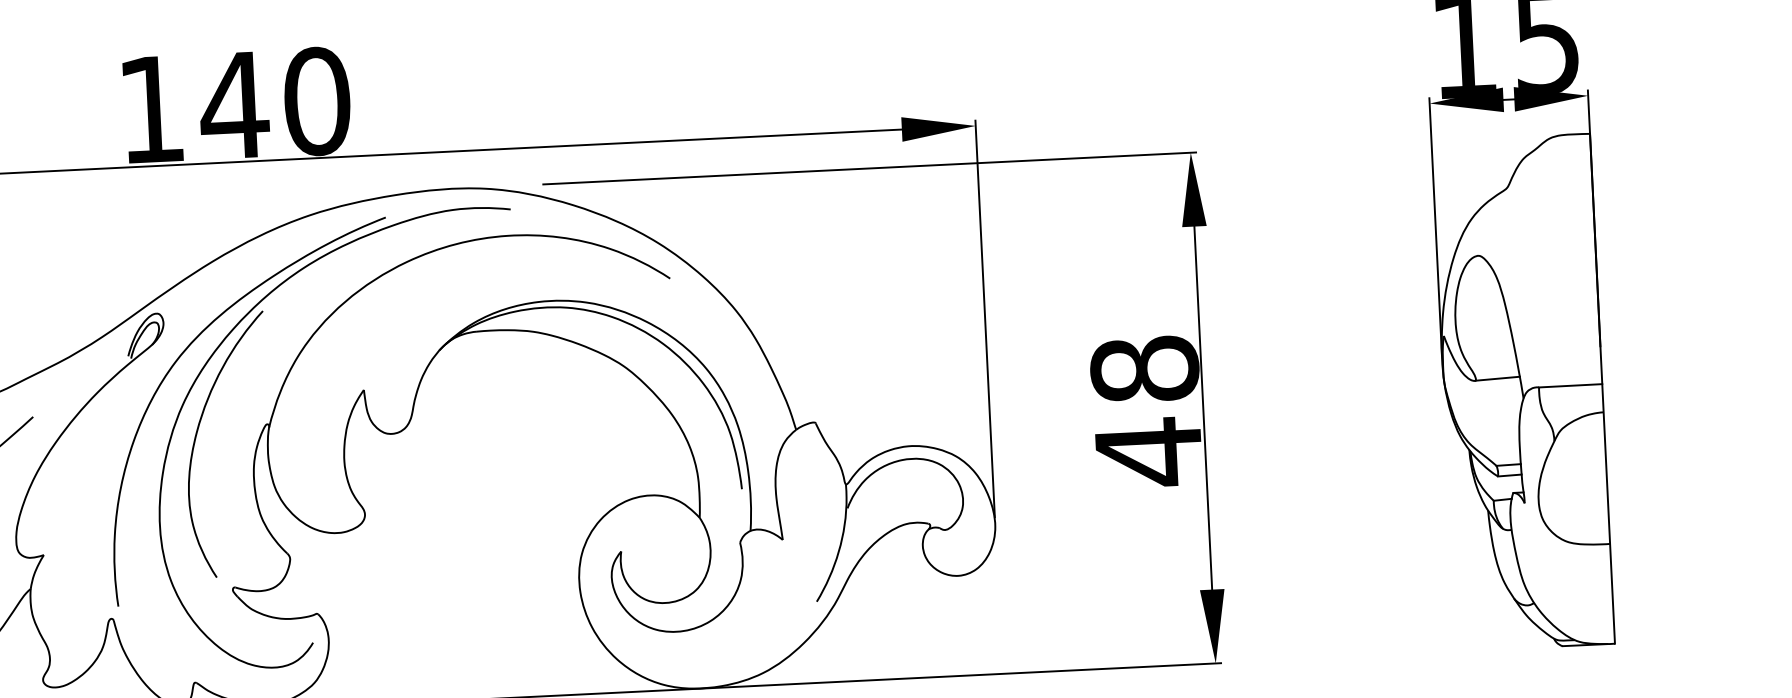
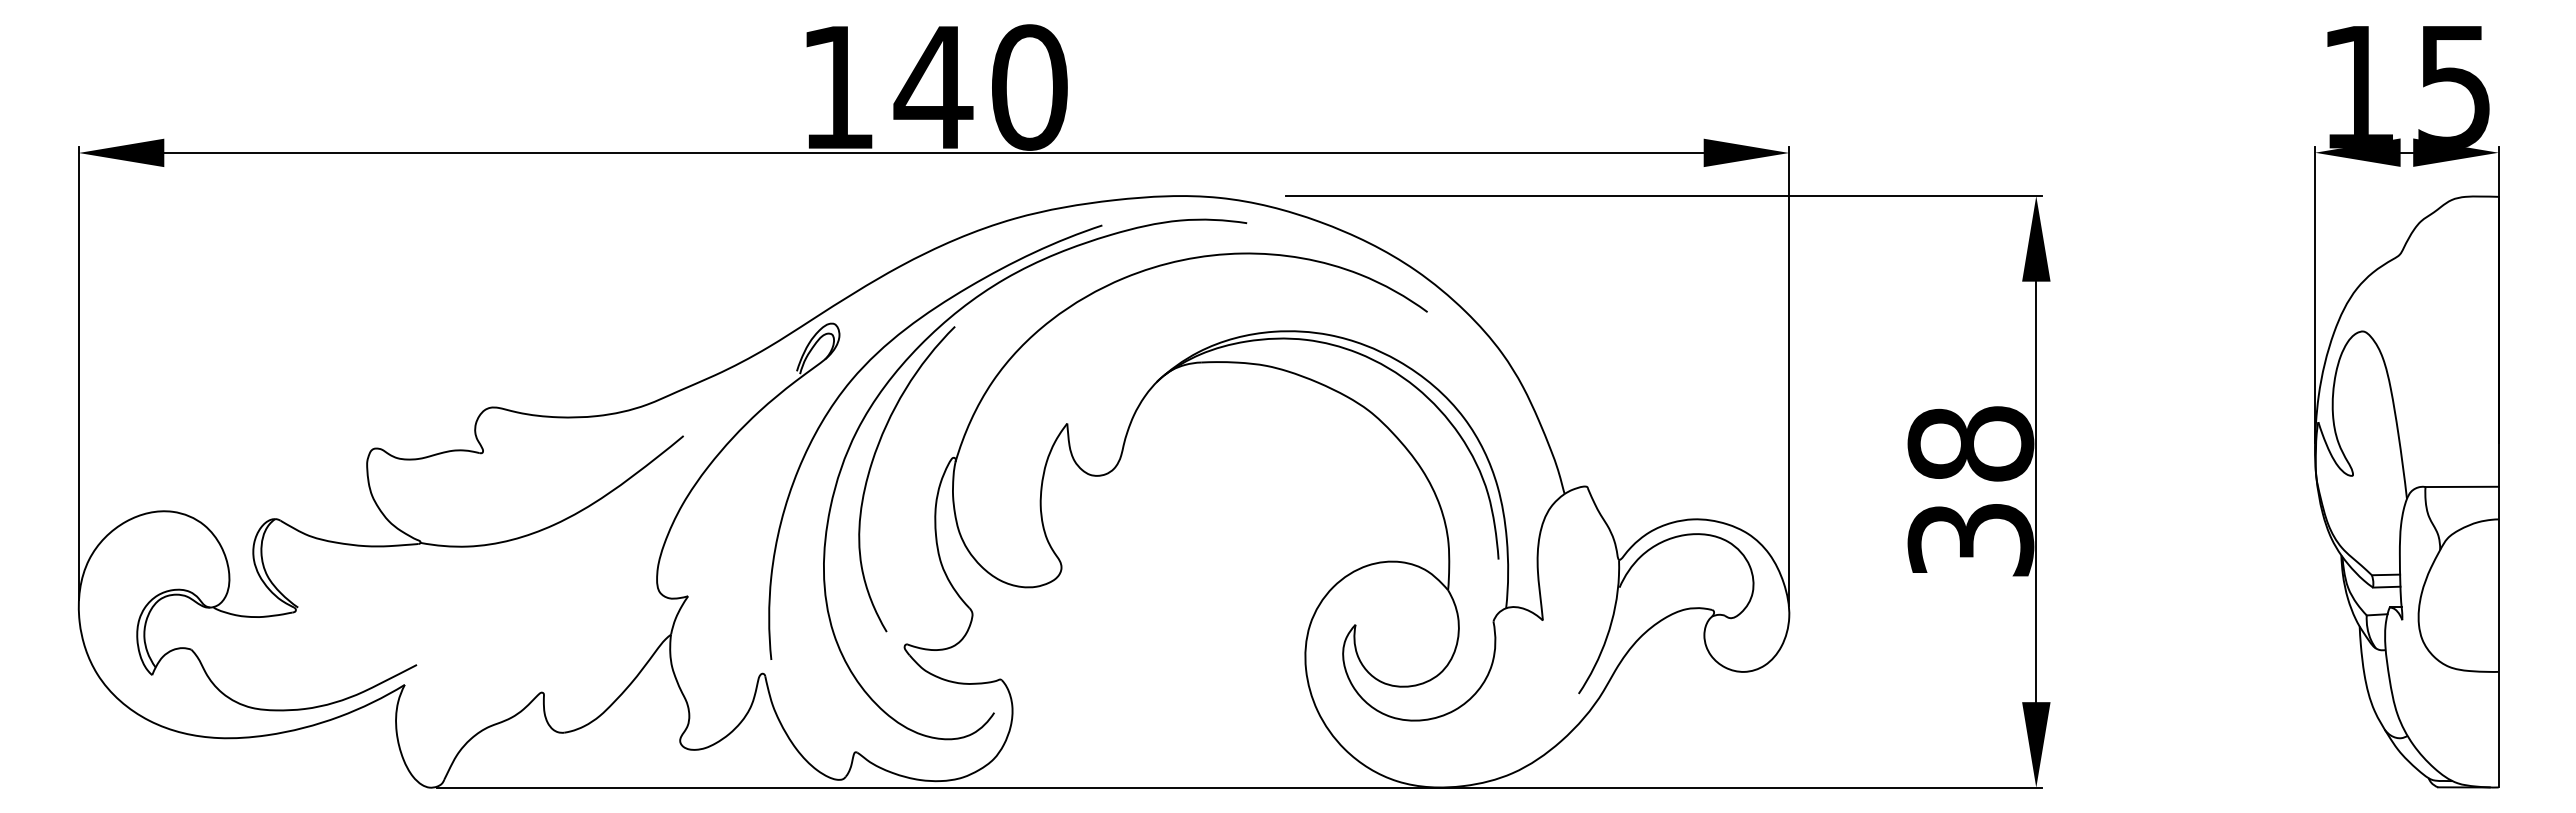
line: (1497, 378) -> (2377, 474), removed
text: (1148, 452) -> (1970, 540), 48 -> 38

